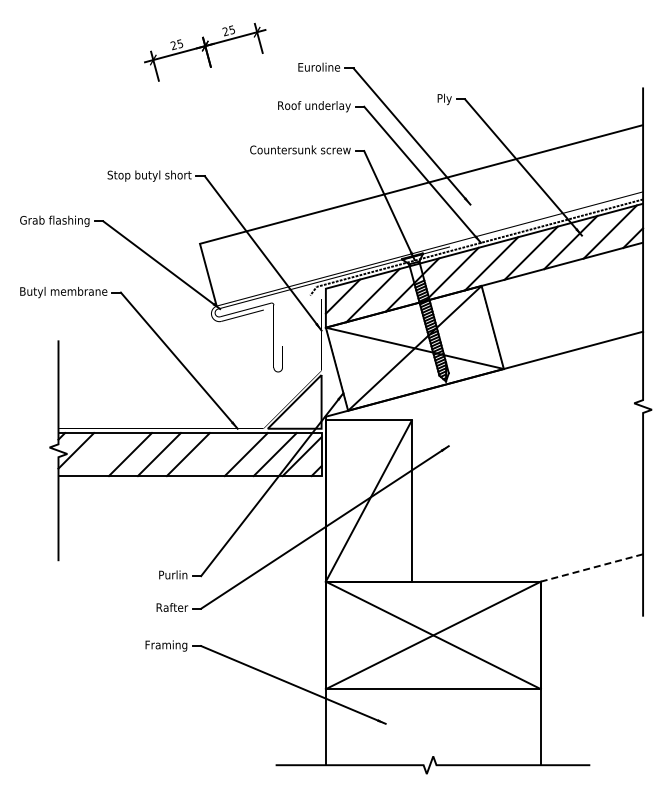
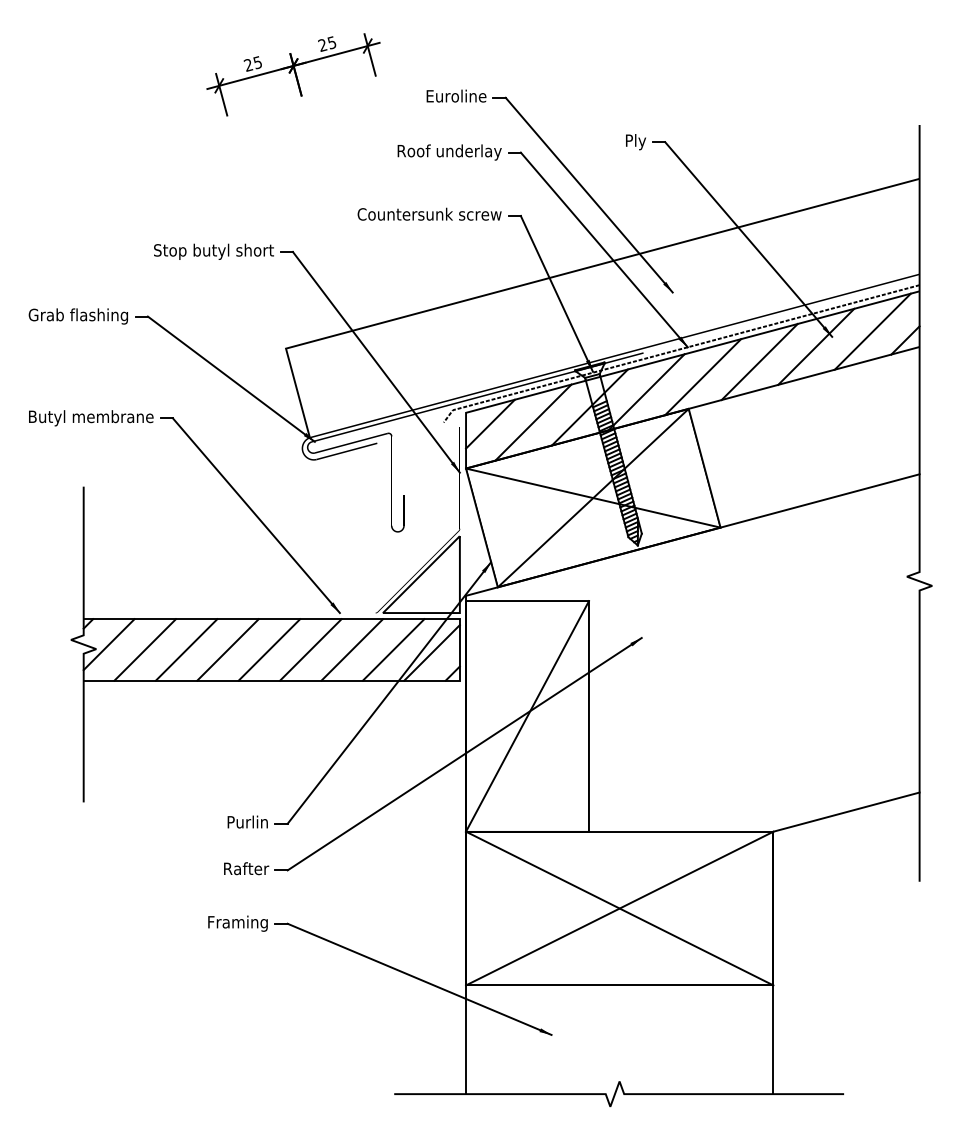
line: (101, 454) -> (145, 649), added
line: (216, 454) -> (309, 649), added
line: (591, 567) -> (845, 811), dashed -> solid

